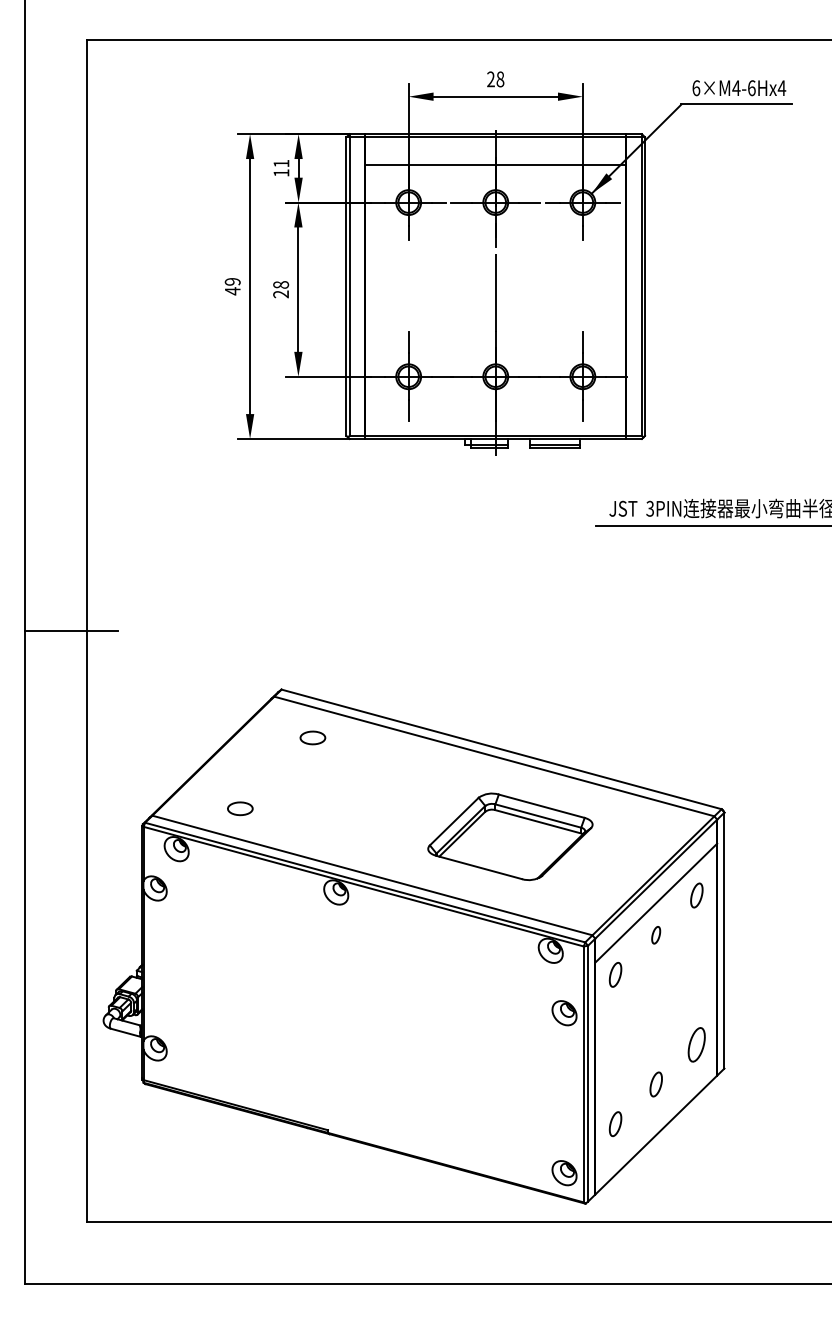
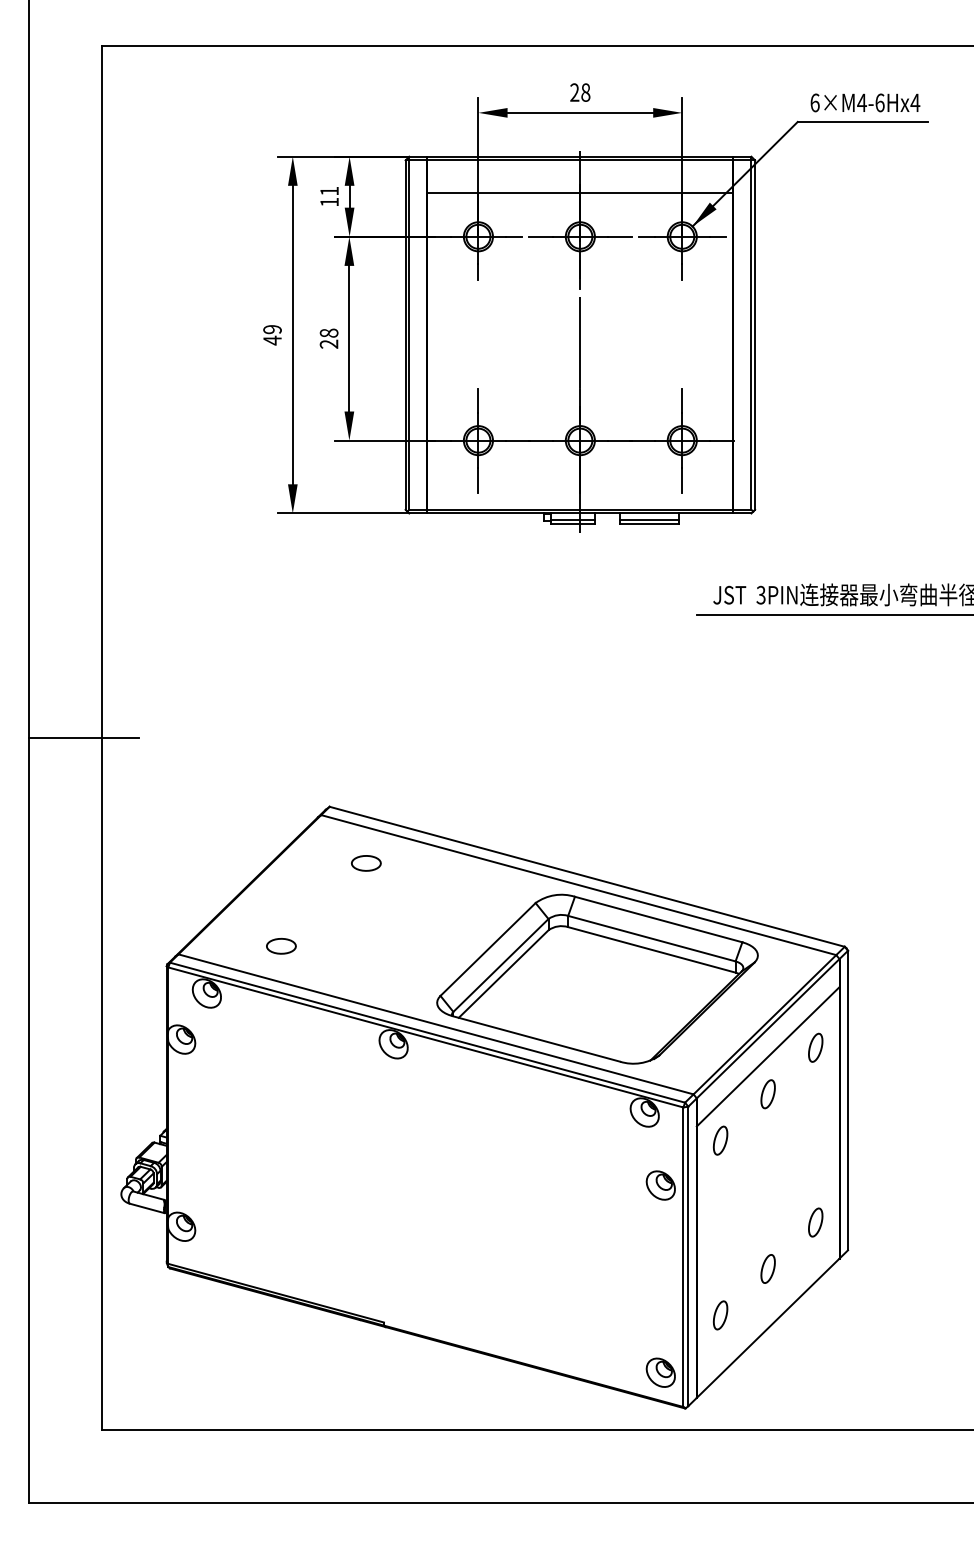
part: (510, 836) -> (597, 978), size x1.67
part: (655, 935) -> (767, 1094), size x1.43
part: (696, 1044) -> (815, 1222), size x0.71

